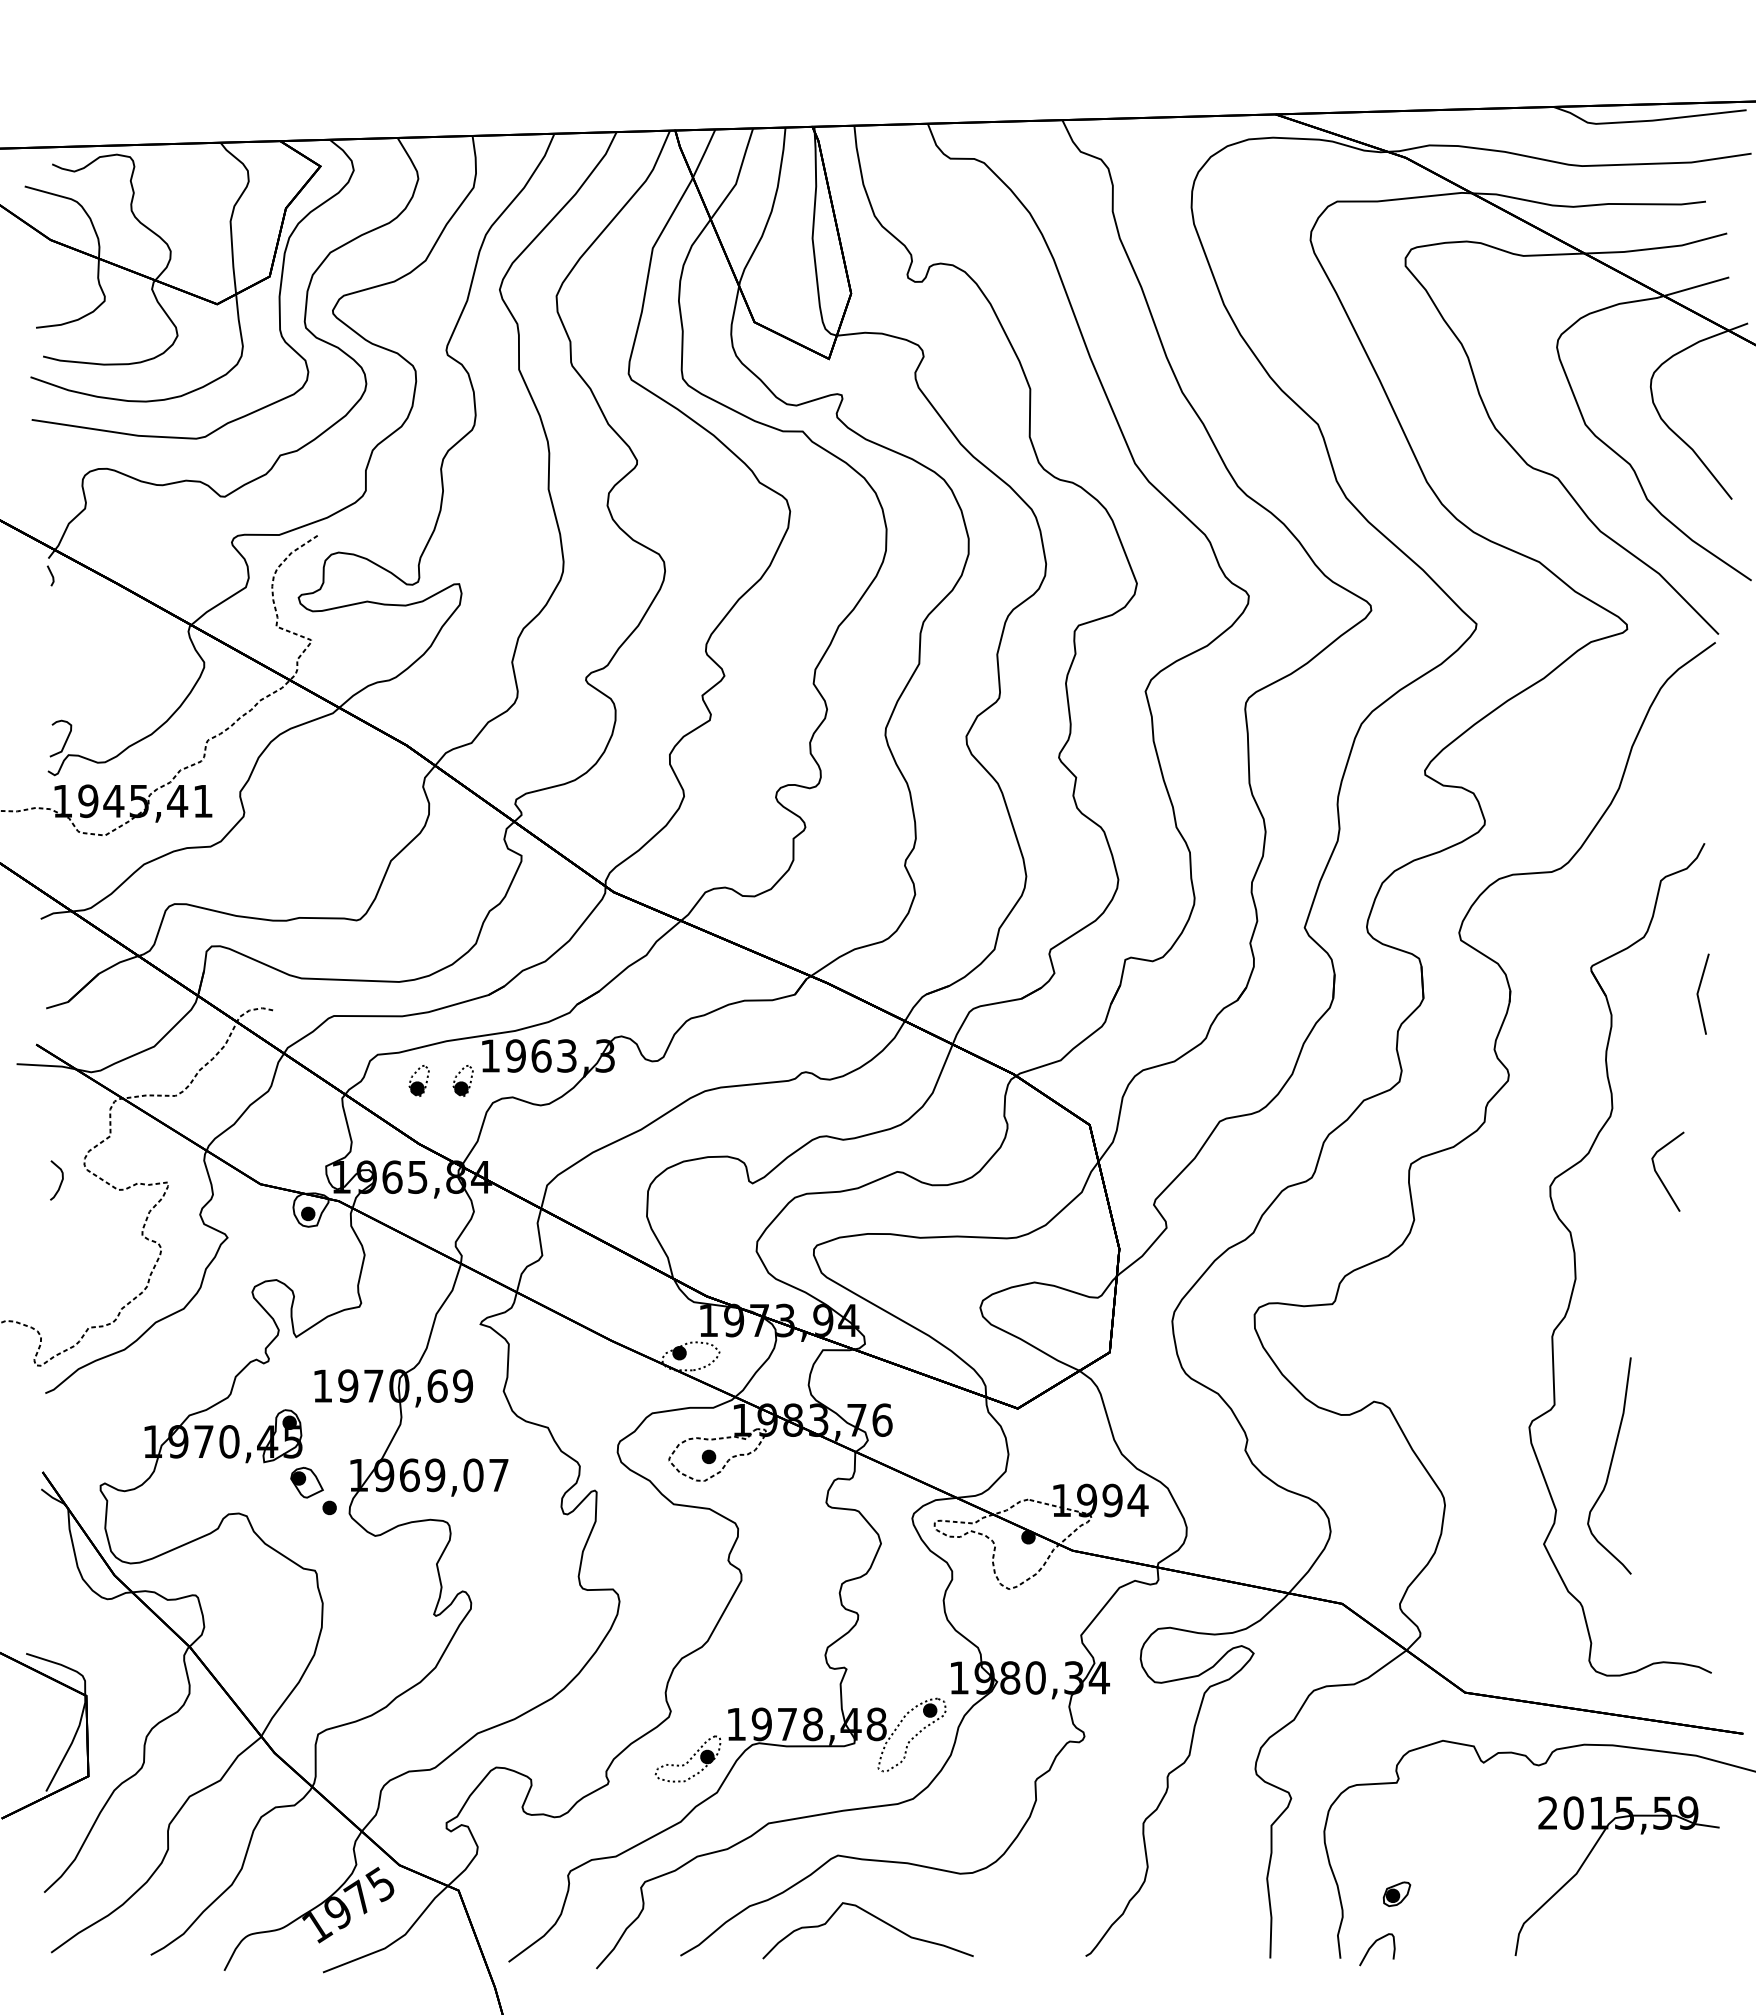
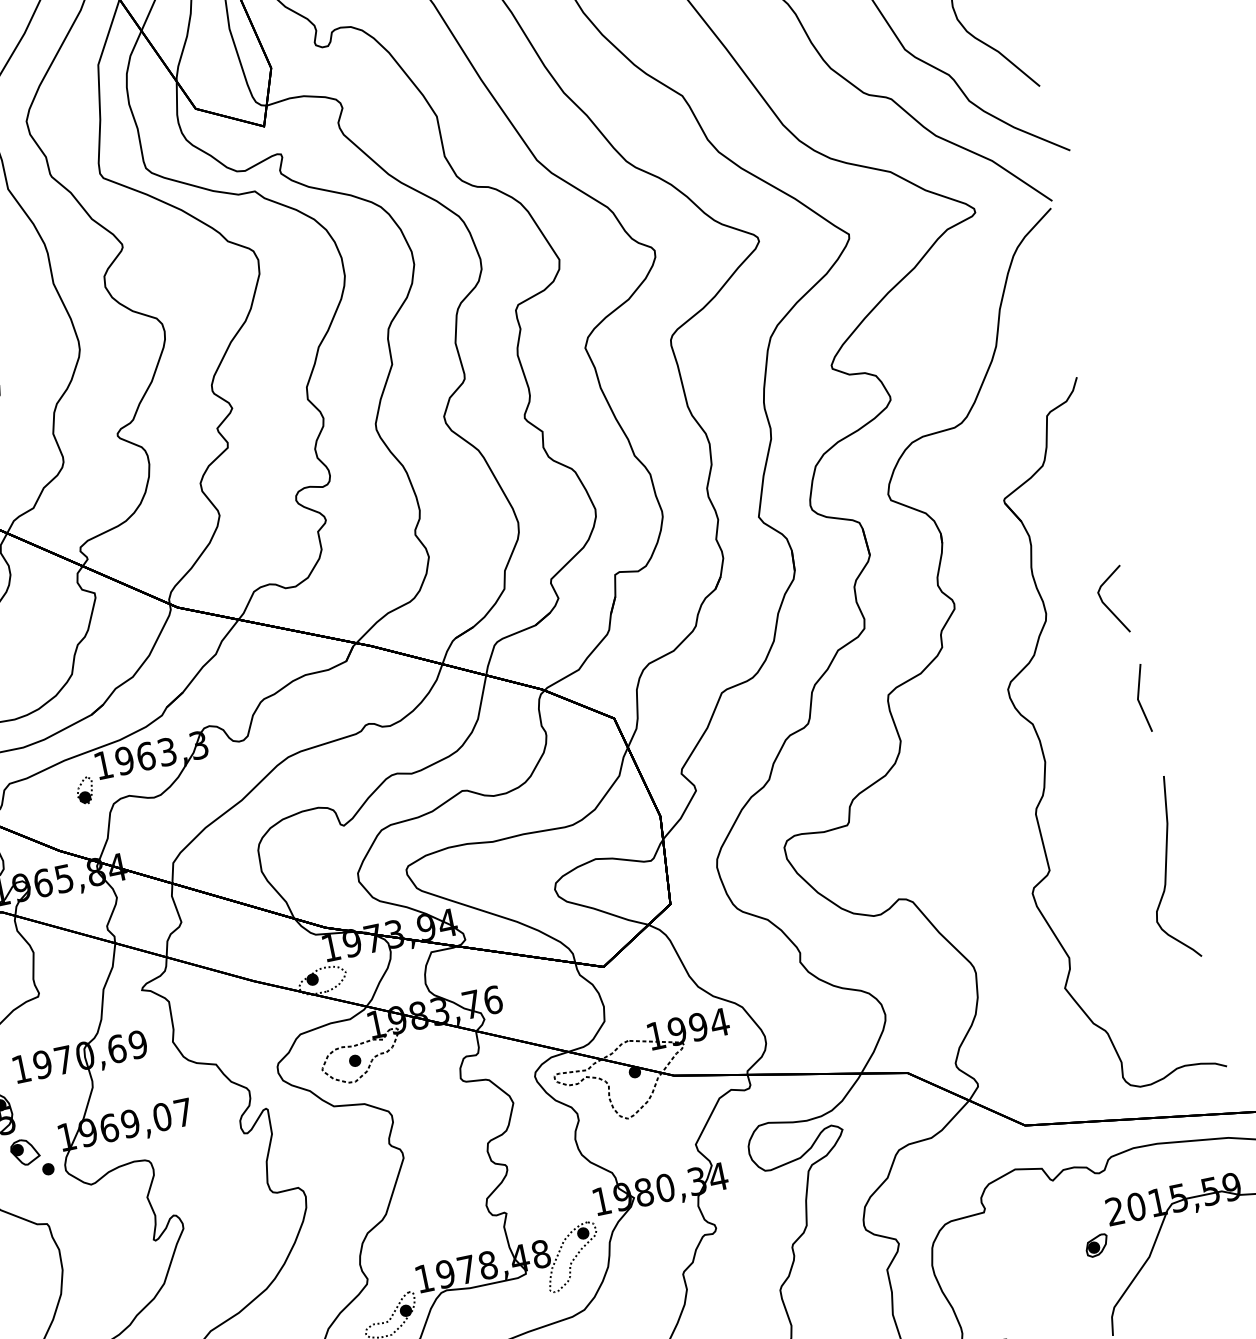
line: (1699, 991) -> (1139, 696), moved
part: (418, 1080) -> (48, 798), removed
line: (1659, 1175) -> (1107, 605), moved
curve: (1609, 1465) -> (1164, 869), moved
part: (1396, 1893) -> (1096, 1245), moved

